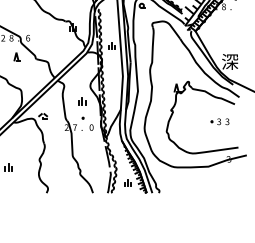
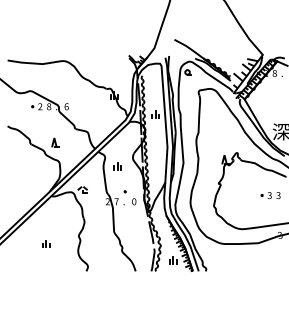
part: (17, 56) -> (55, 142), moved
part: (82, 101) -> (117, 166), moved

